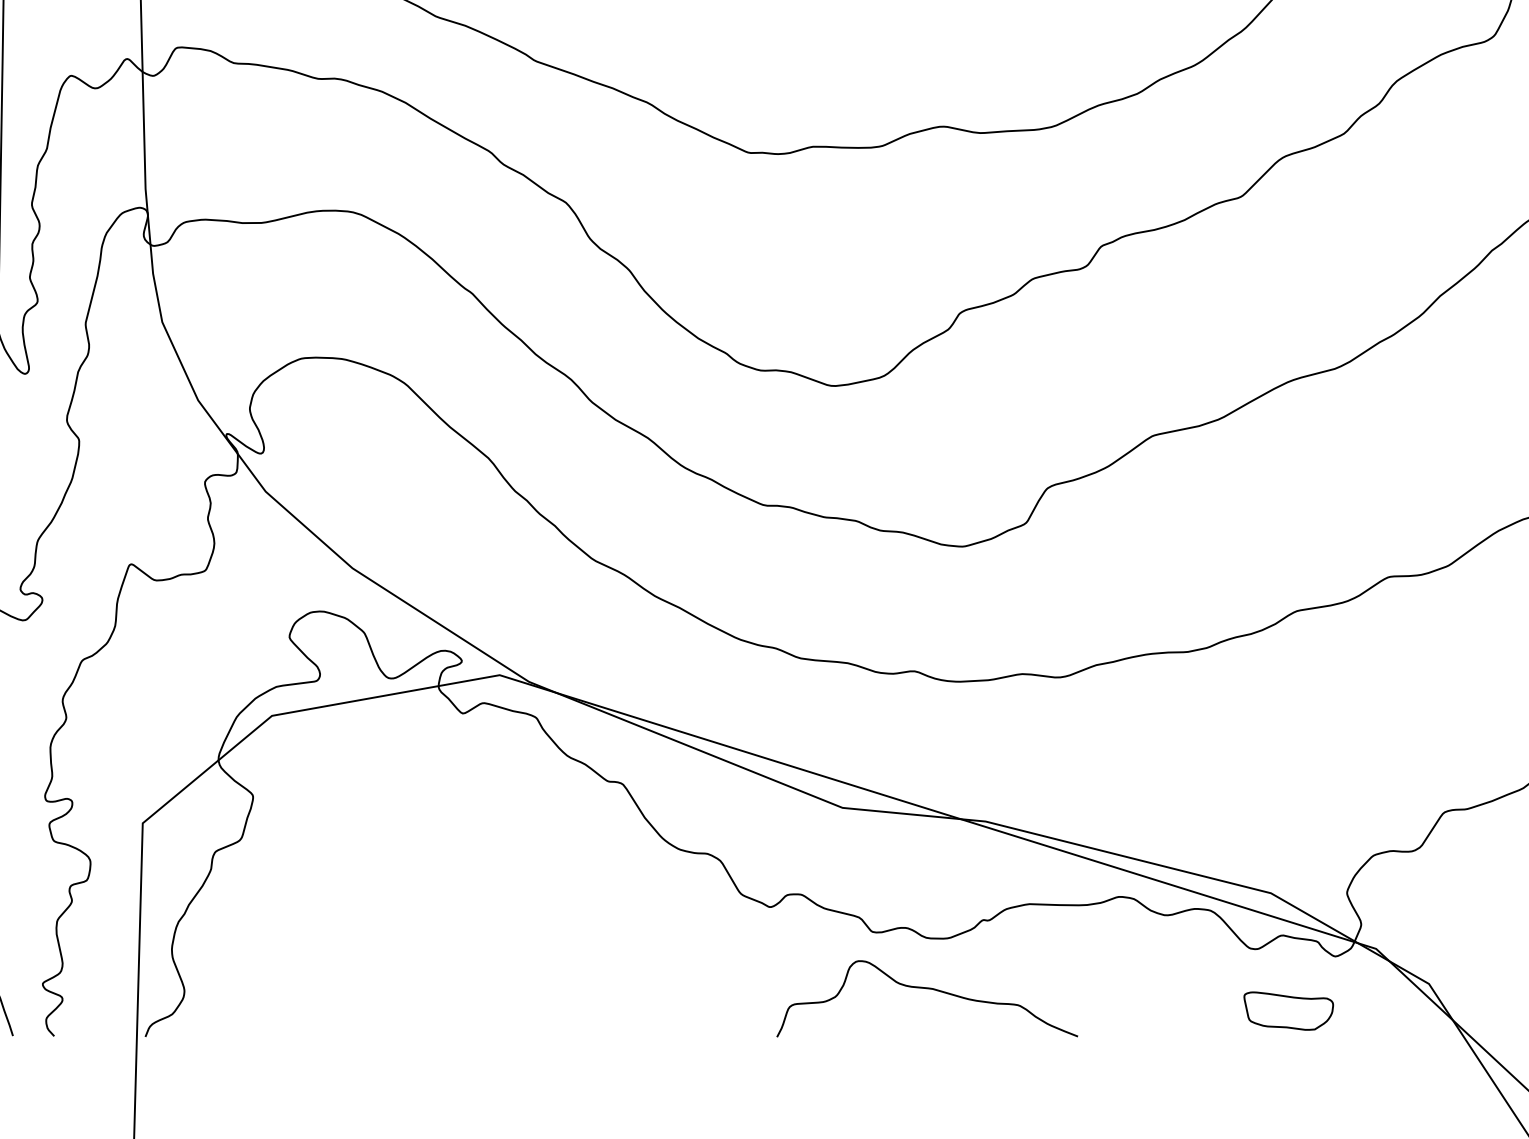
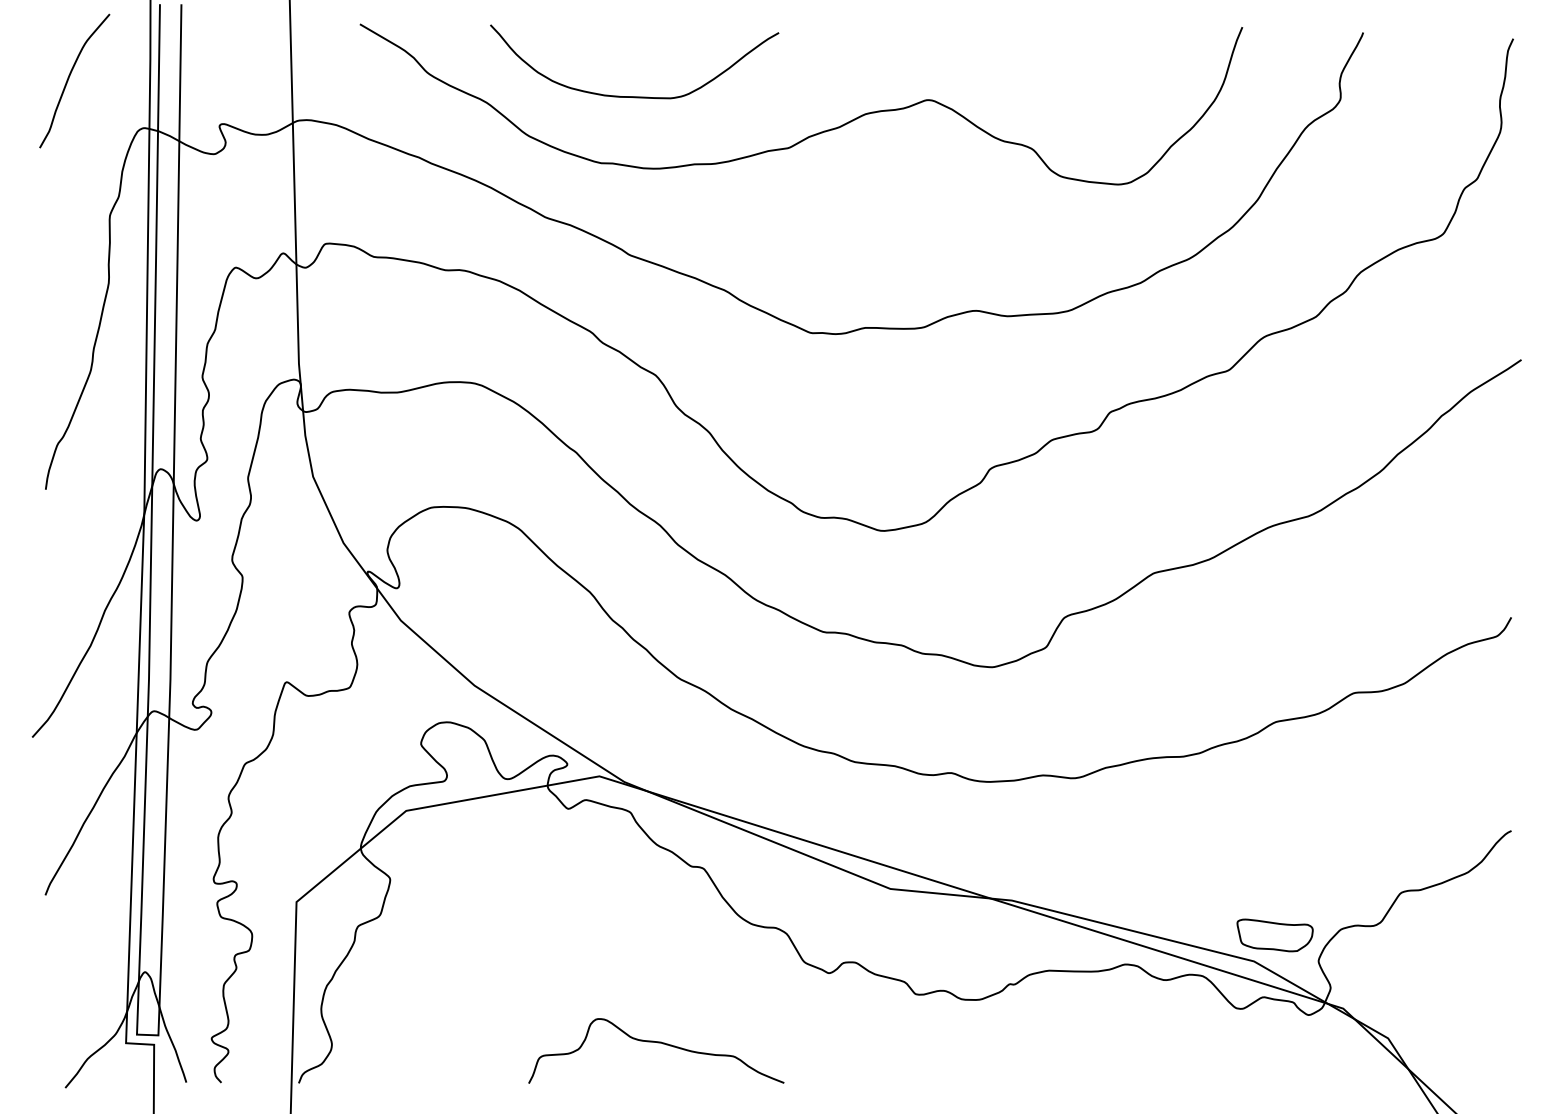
curve: (928, 989) -> (657, 1043), moved
part: (1288, 1011) -> (1274, 935), moved

